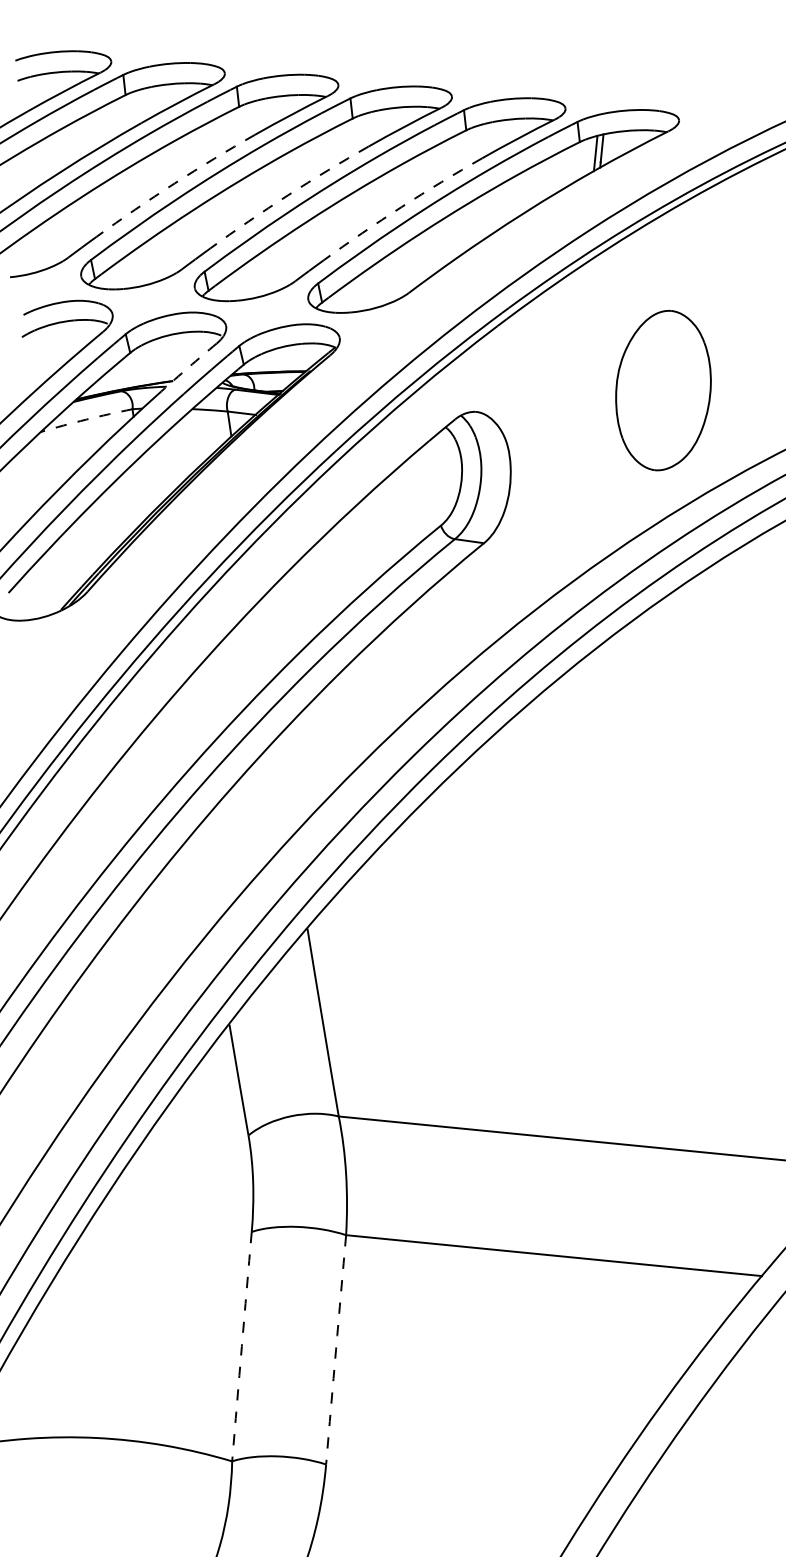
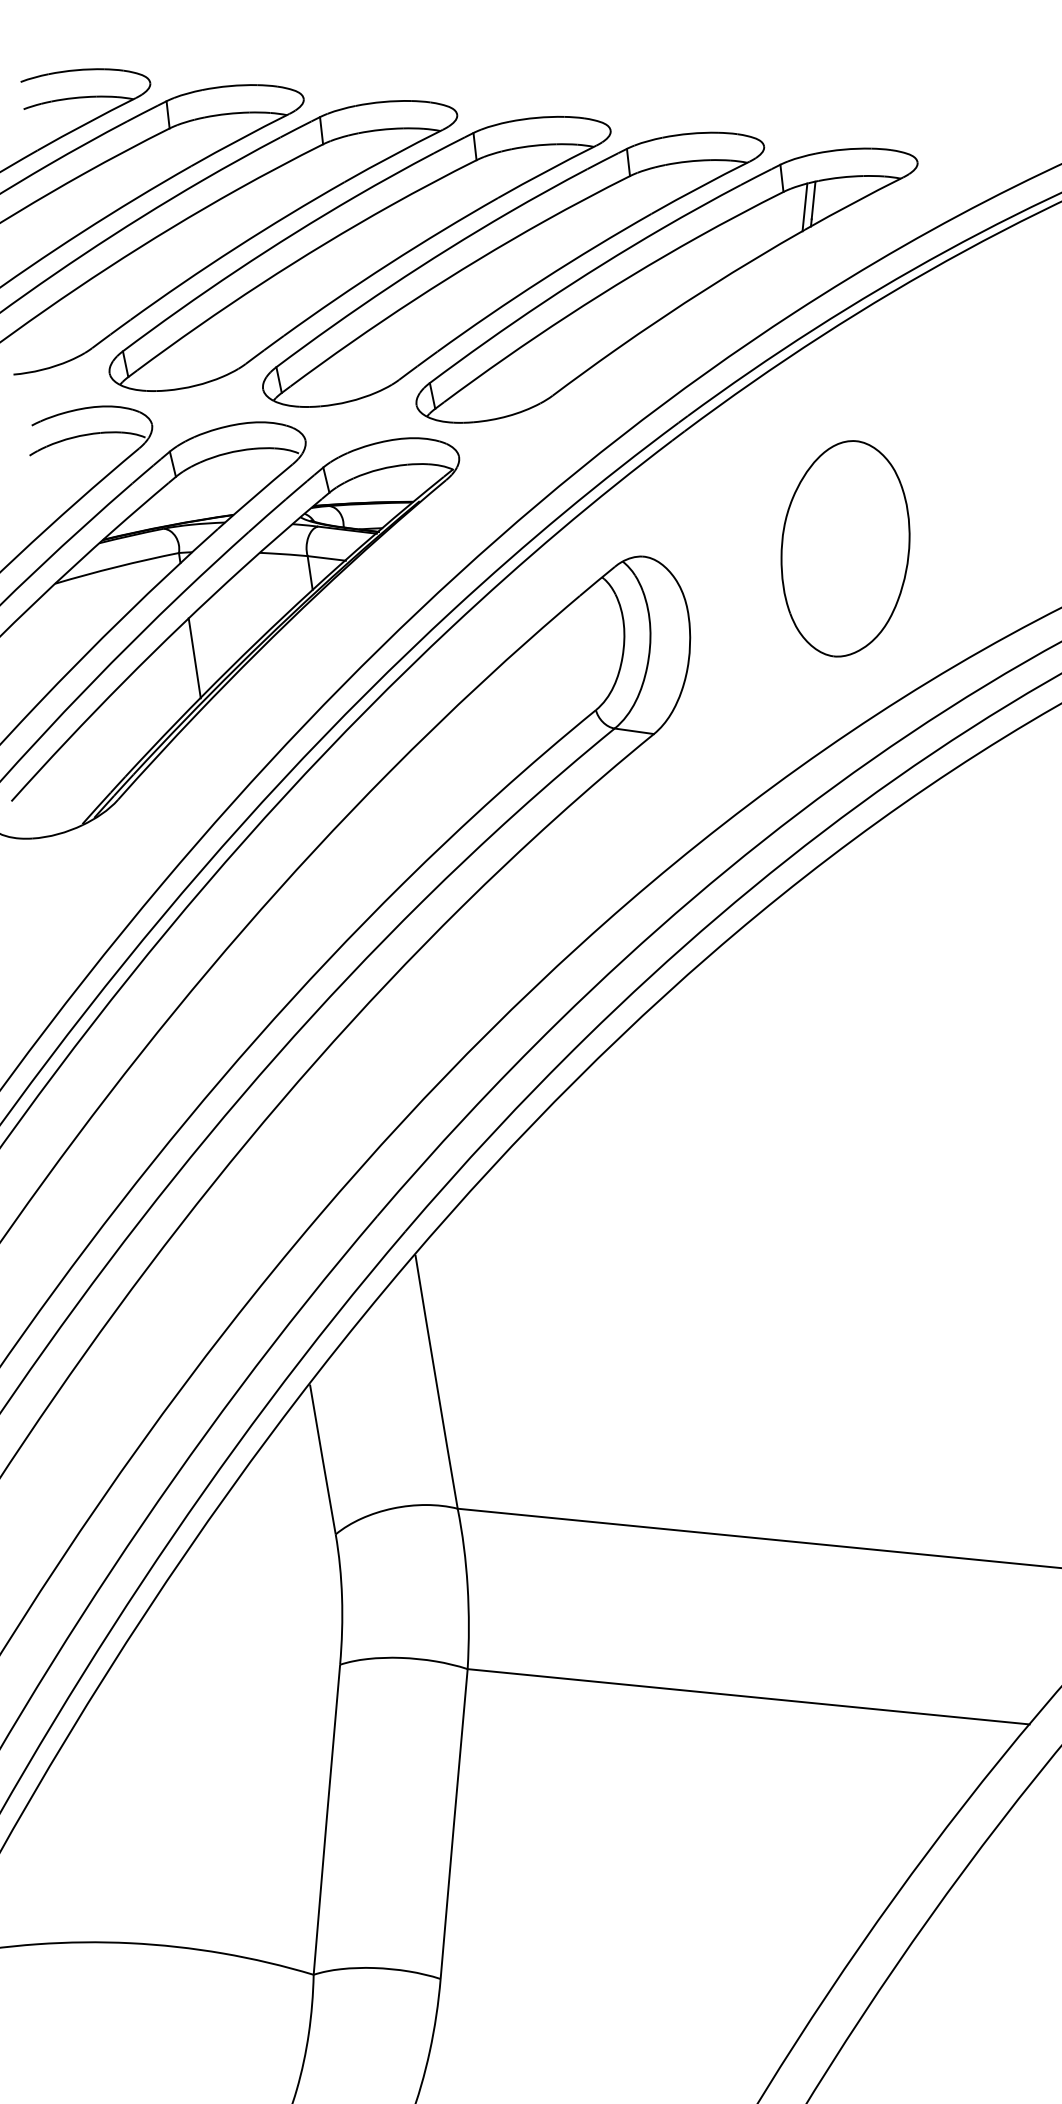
arc: (174, 183) -> (235, 248), dashed -> solid
arc: (288, 195) -> (389, 263), dashed -> solid
arc: (401, 206) -> (542, 279), dashed -> solid
arc: (189, 367) -> (255, 496), dashed -> solid
part: (663, 390) -> (845, 548), moved
arc: (86, 419) -> (116, 566), dashed -> solid
line: (143, 487) -> (194, 658), added
arc: (241, 1346) -> (326, 1819), dashed -> solid
arc: (336, 1350) -> (454, 1824), dashed -> solid

